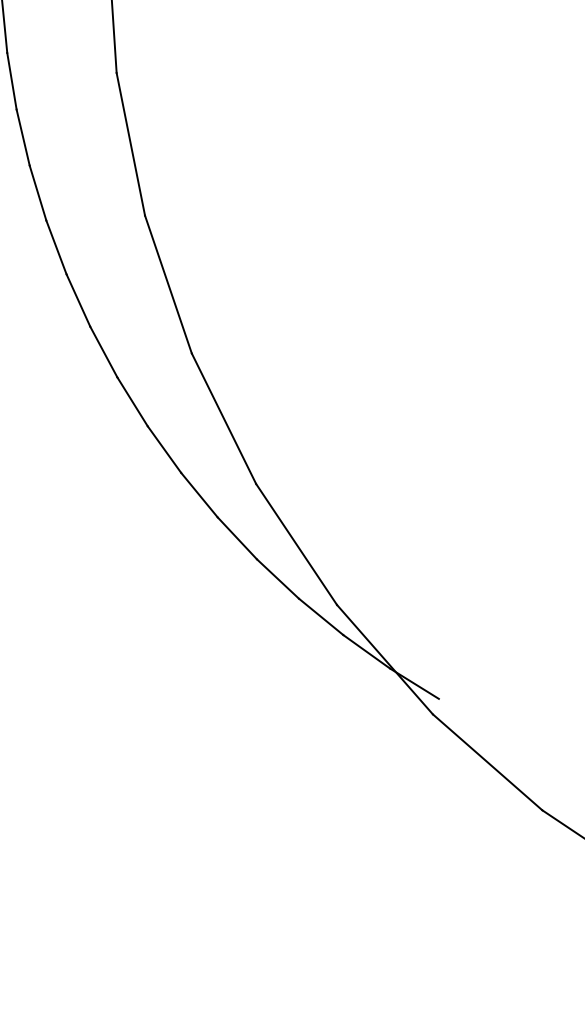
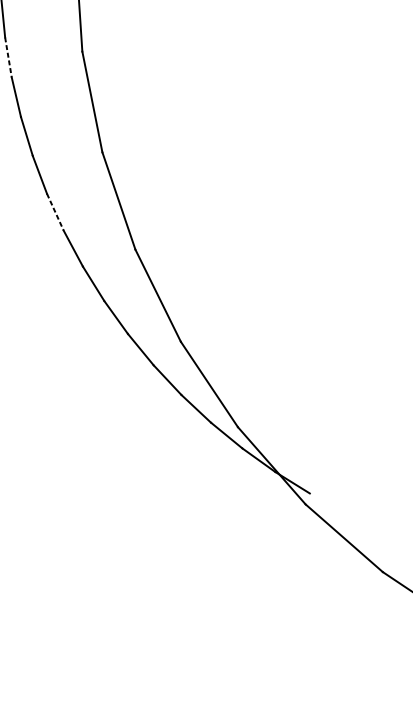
line: (11, 81) -> (8, 57), solid -> dashed
line: (78, 300) -> (55, 212), solid -> dashed

